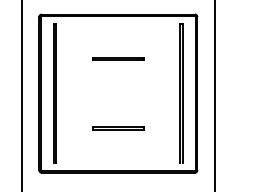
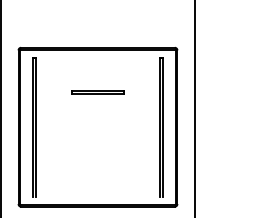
line: (117, 127) -> (97, 161), removed

